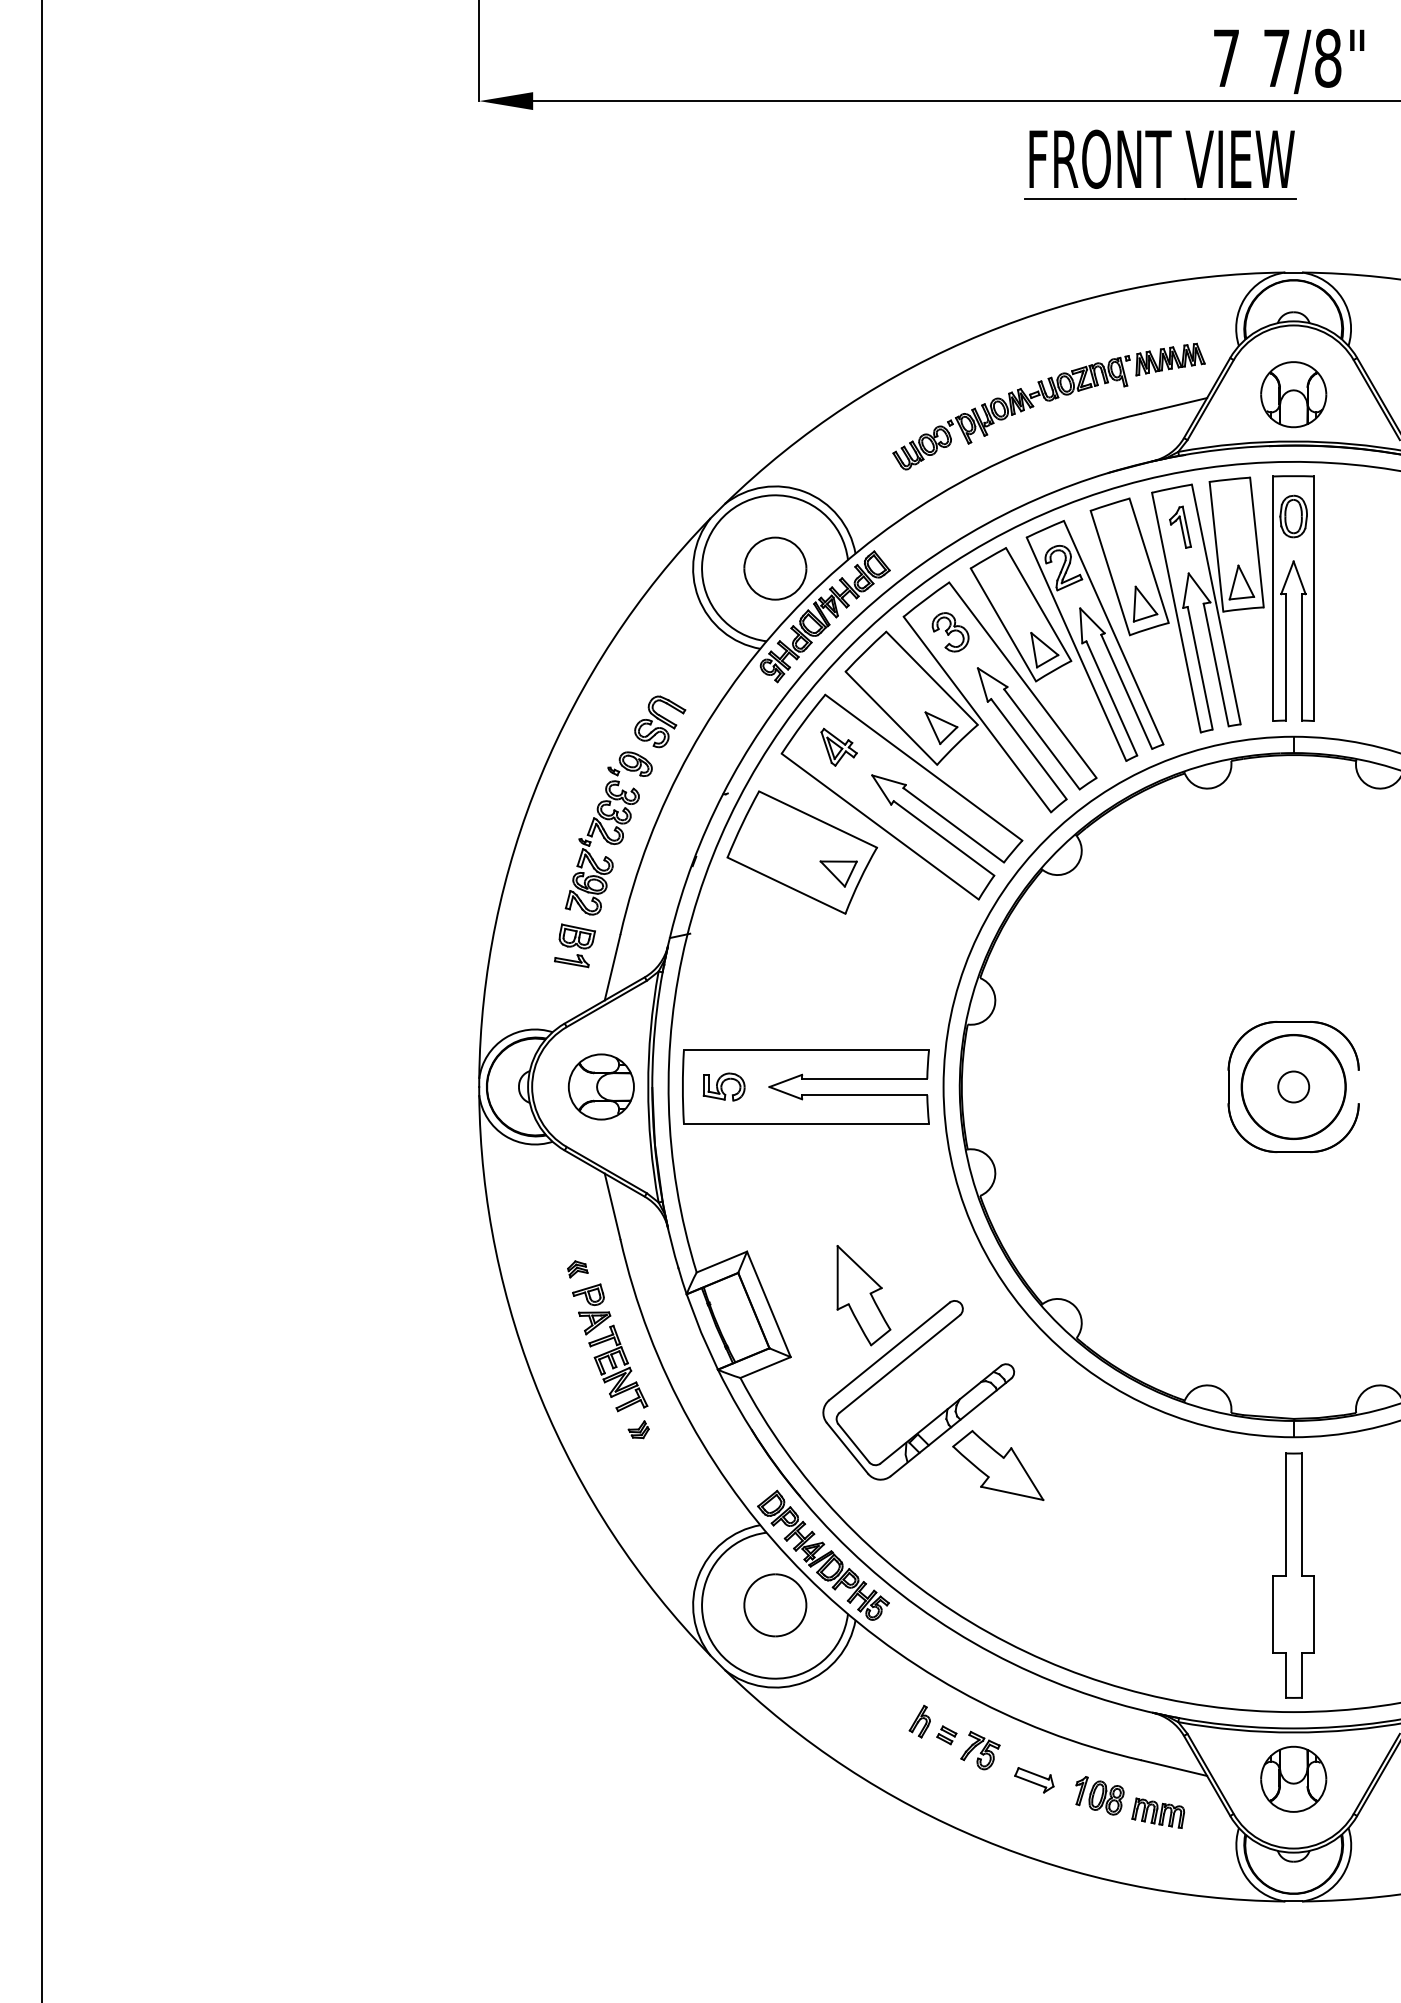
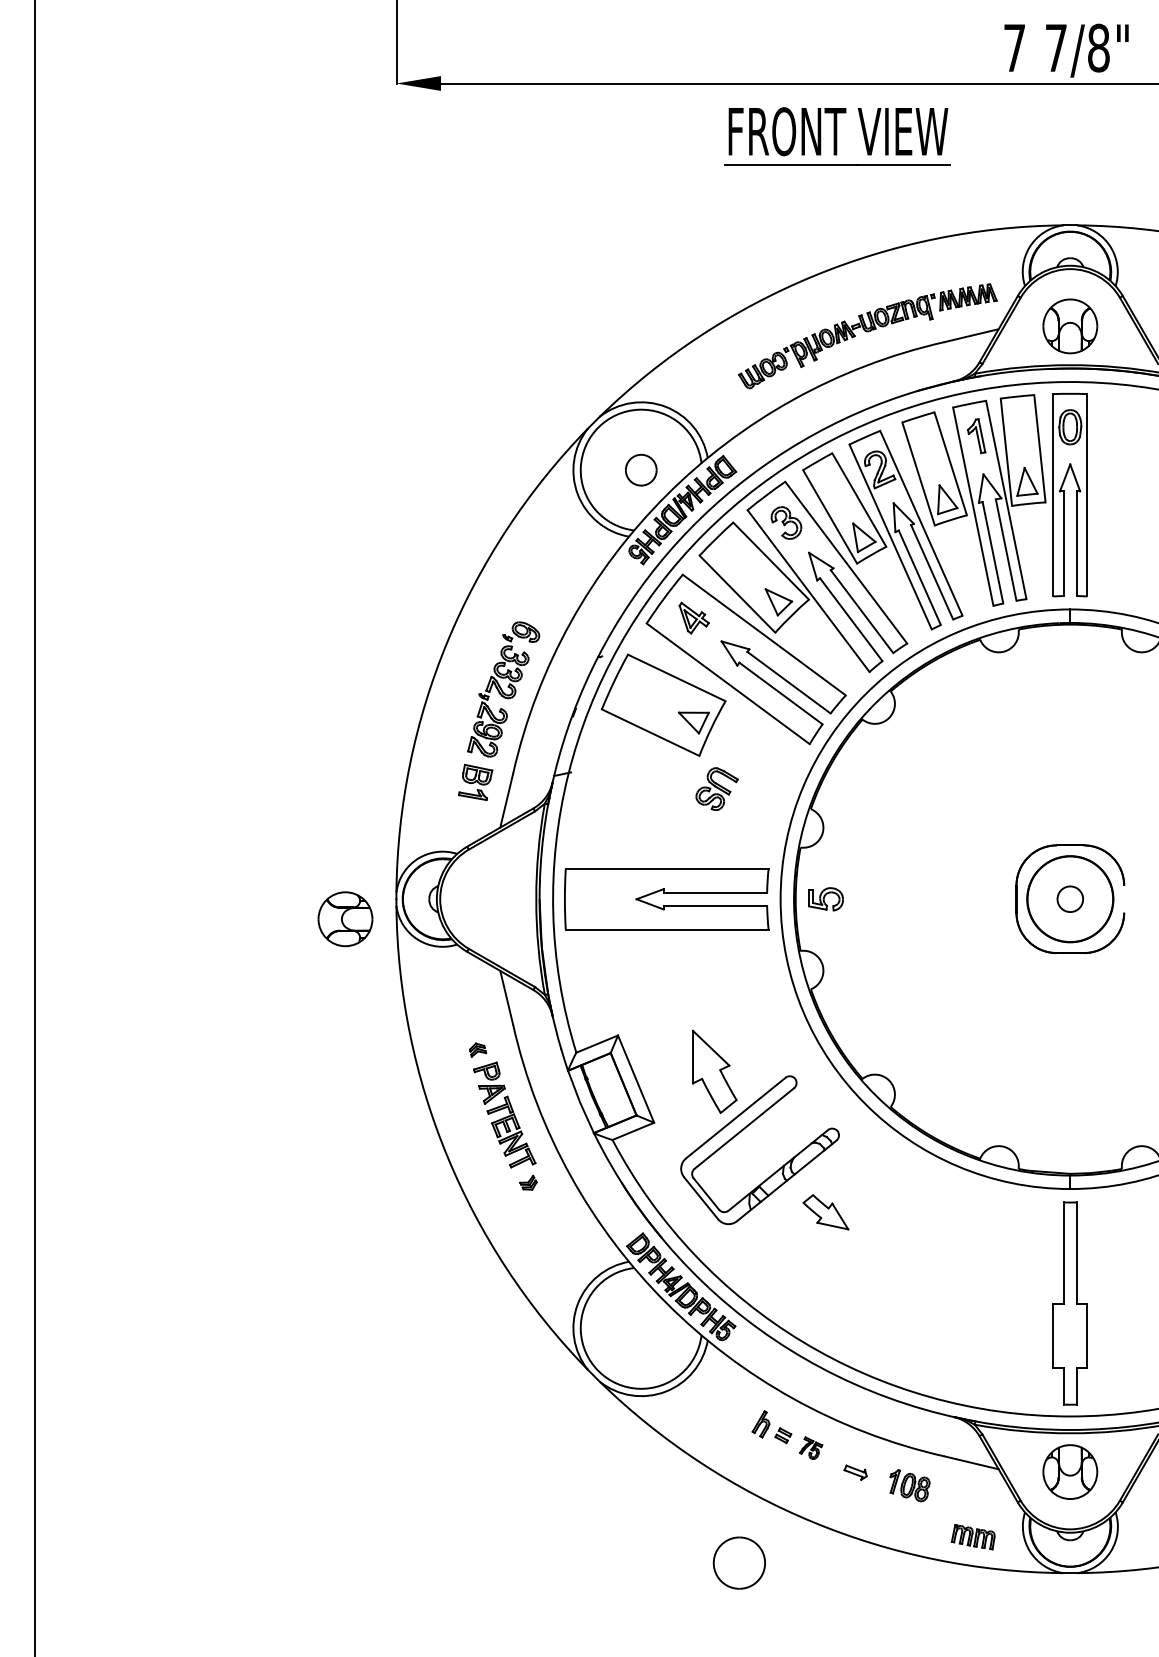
part: (1160, 165) -> (837, 136), moved
part: (774, 567) -> (640, 469), size x0.6
part: (659, 721) -> (716, 788), moved
part: (601, 1087) -> (345, 919), moved
part: (723, 1087) -> (825, 899), moved
part: (997, 1464) -> (825, 1211), size x0.6
part: (774, 1604) -> (738, 1562), moved
part: (979, 1749) -> (810, 1447), size x0.7
part: (1034, 1779) -> (855, 1472), size x0.7
part: (1157, 1813) -> (972, 1537), moved

